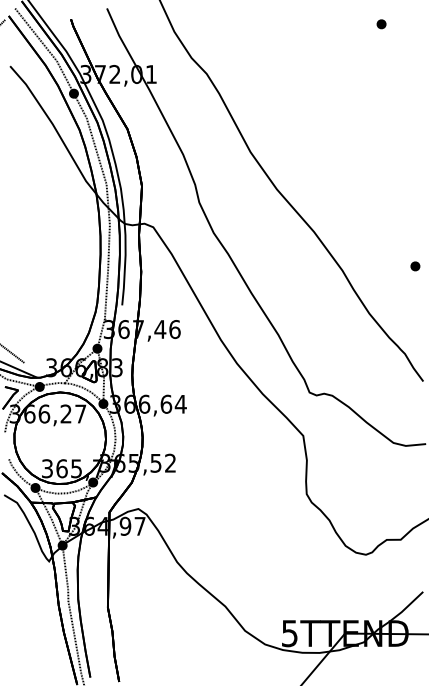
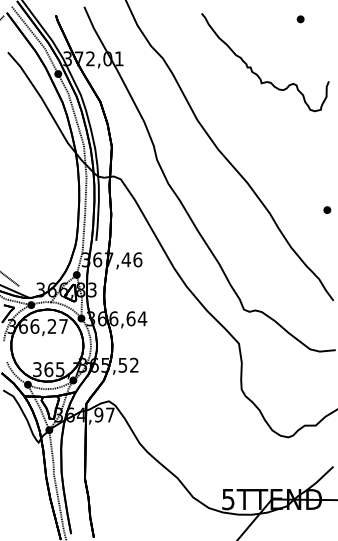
curve: (326, 93) -> (257, 73), added

